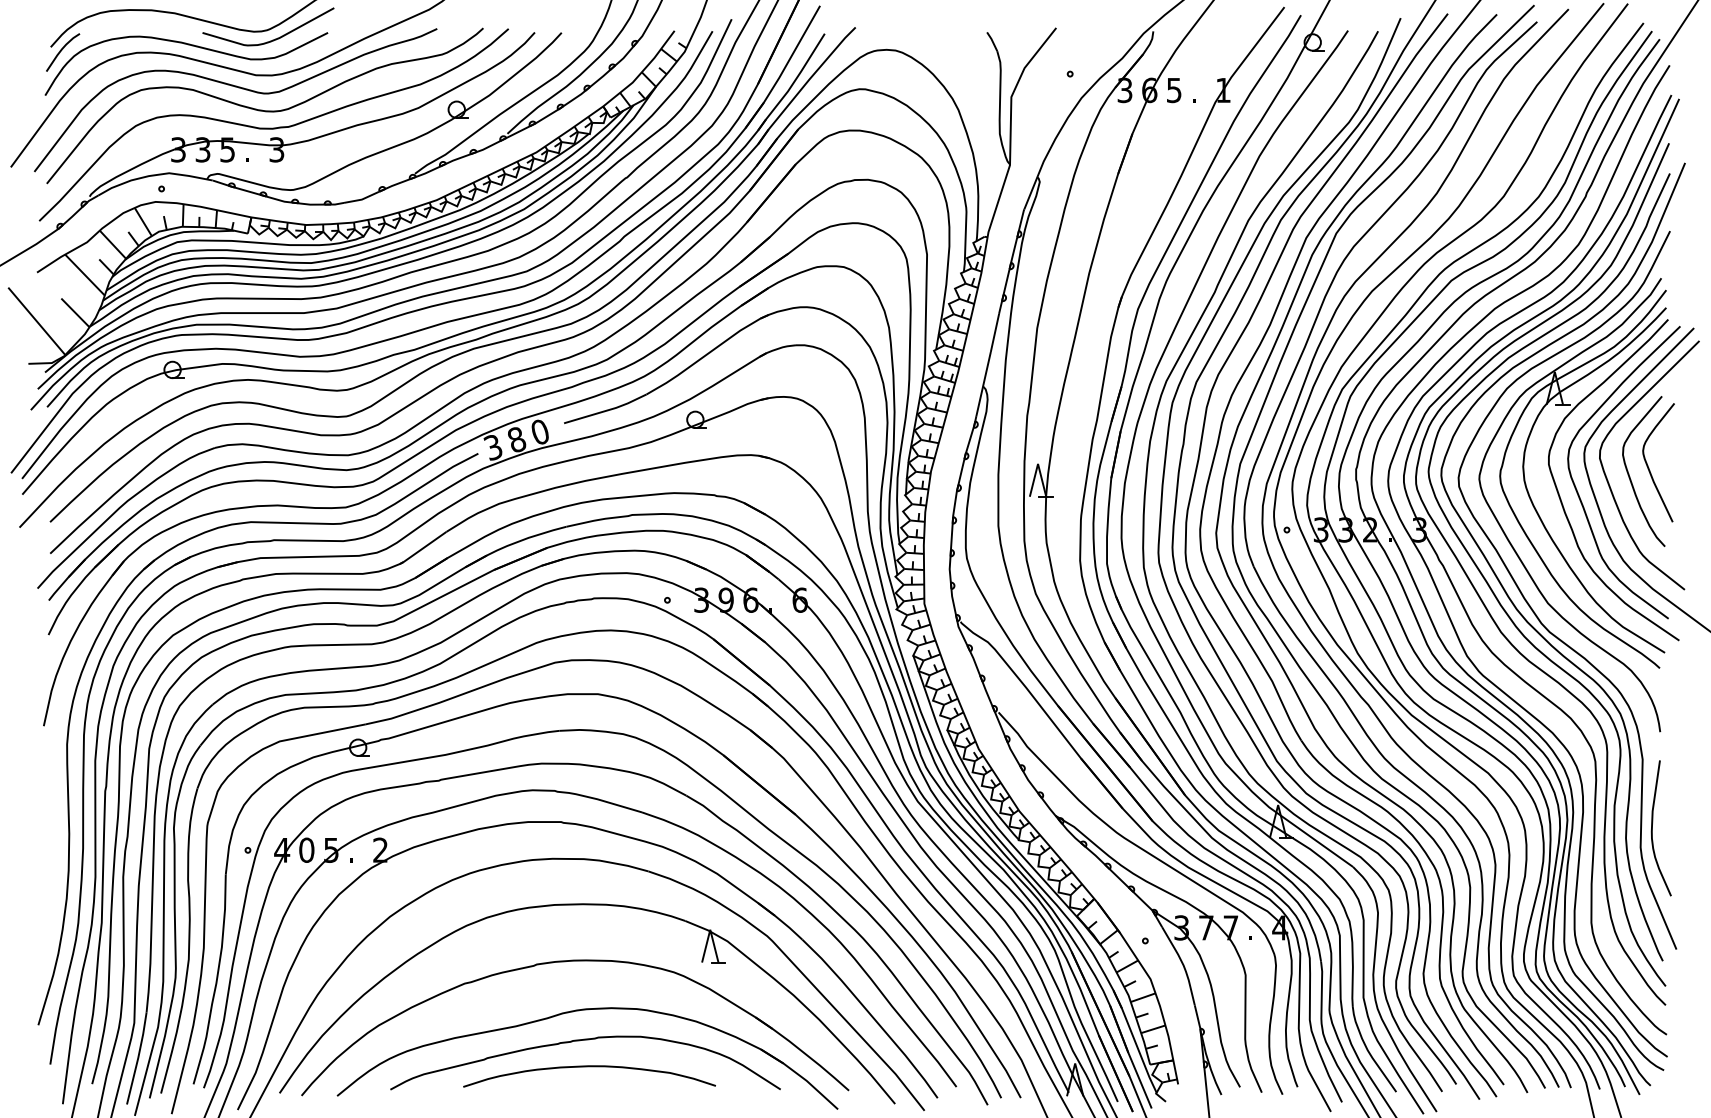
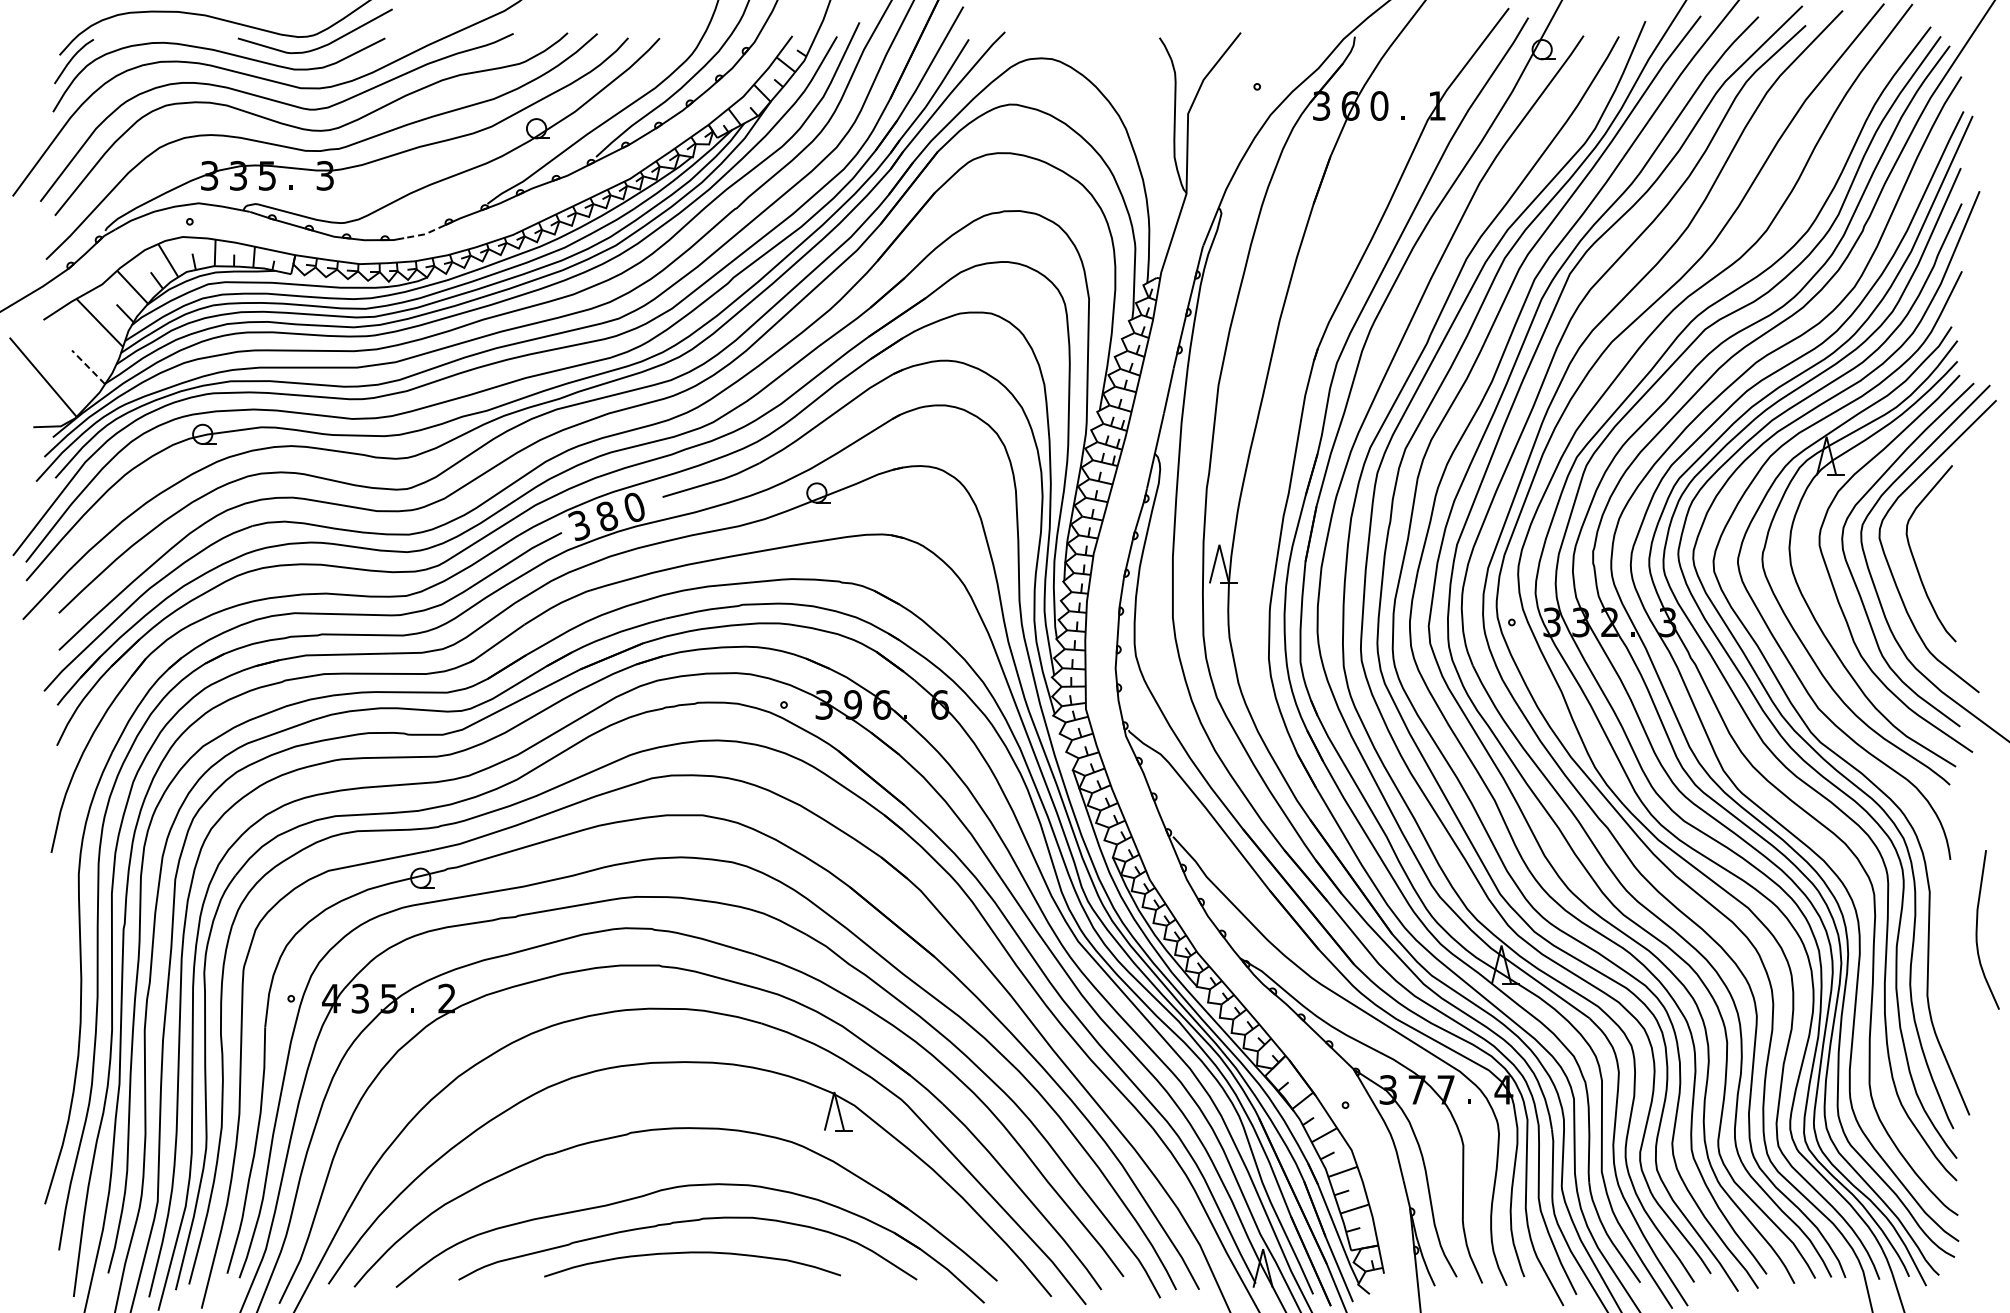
text: (1174, 89) -> (1379, 105), 5 -> 0
line: (362, 199) -> (425, 234), solid -> dashed
line: (75, 313) -> (88, 367), solid -> dashed
curve: (1648, 465) -> (1936, 546), removed
curve: (1652, 827) -> (1977, 929), moved
text: (306, 850) -> (360, 998), 0 -> 3

